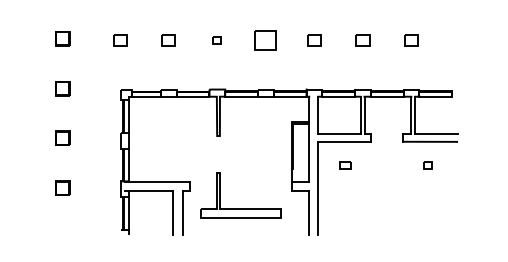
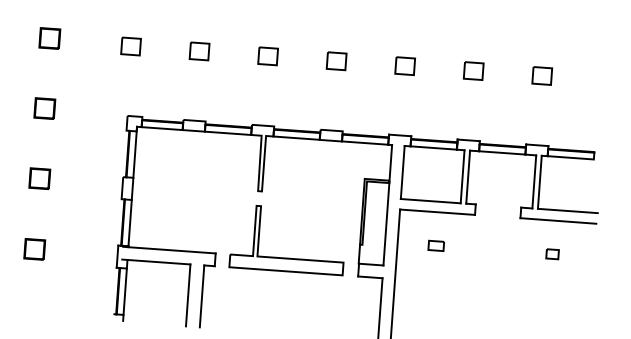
part: (217, 40) -> (268, 56), size x1.67
part: (265, 40) -> (336, 61), size x0.62
part: (240, 208) -> (286, 257), moved

